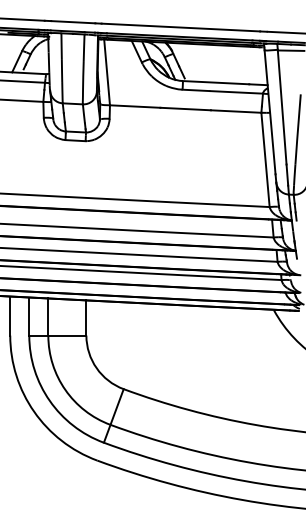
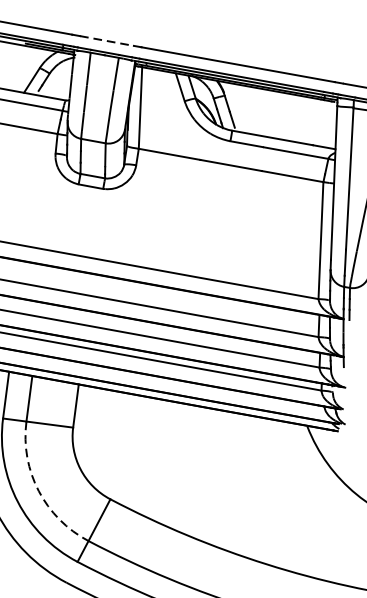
line: (73, 22) -> (107, 41), solid -> dashed
arc: (65, 389) -> (38, 490), solid -> dashed

